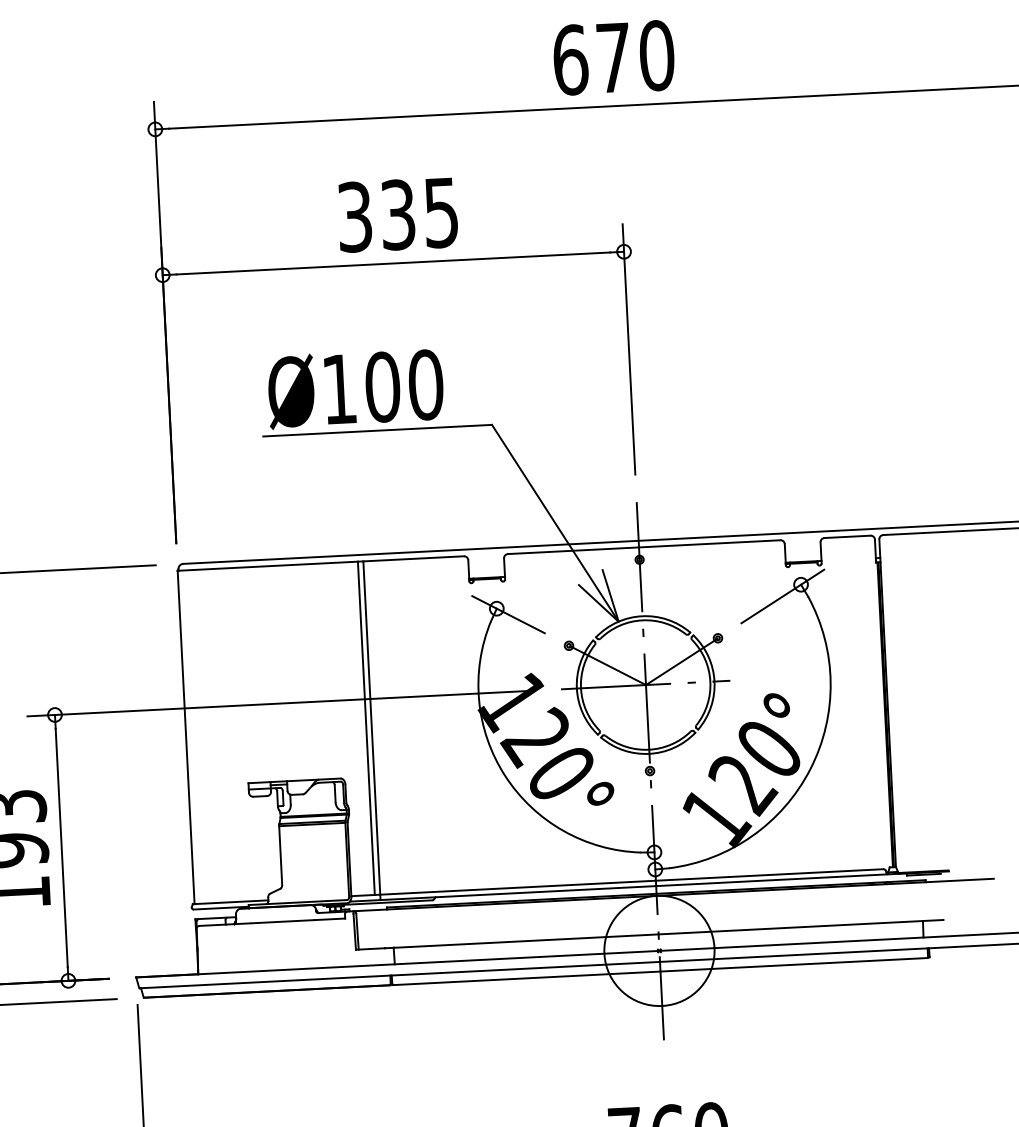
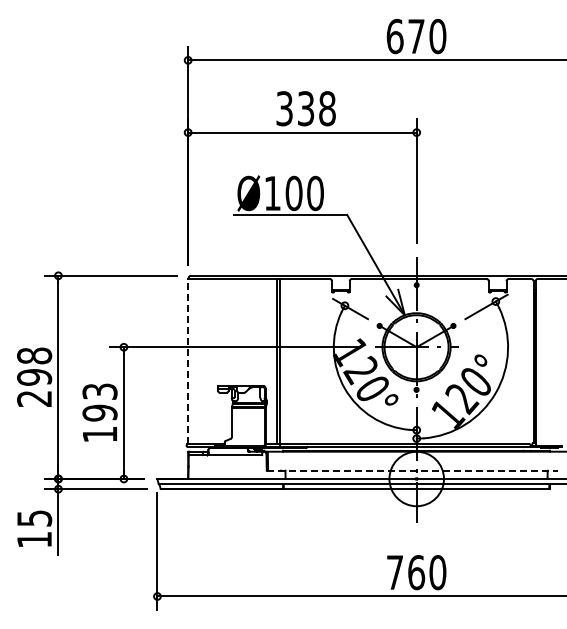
text: (441, 212) -> (327, 108), 335 -> 338
line: (186, 737) -> (188, 361), solid -> dashed
line: (650, 934) -> (412, 470), solid -> dashed

